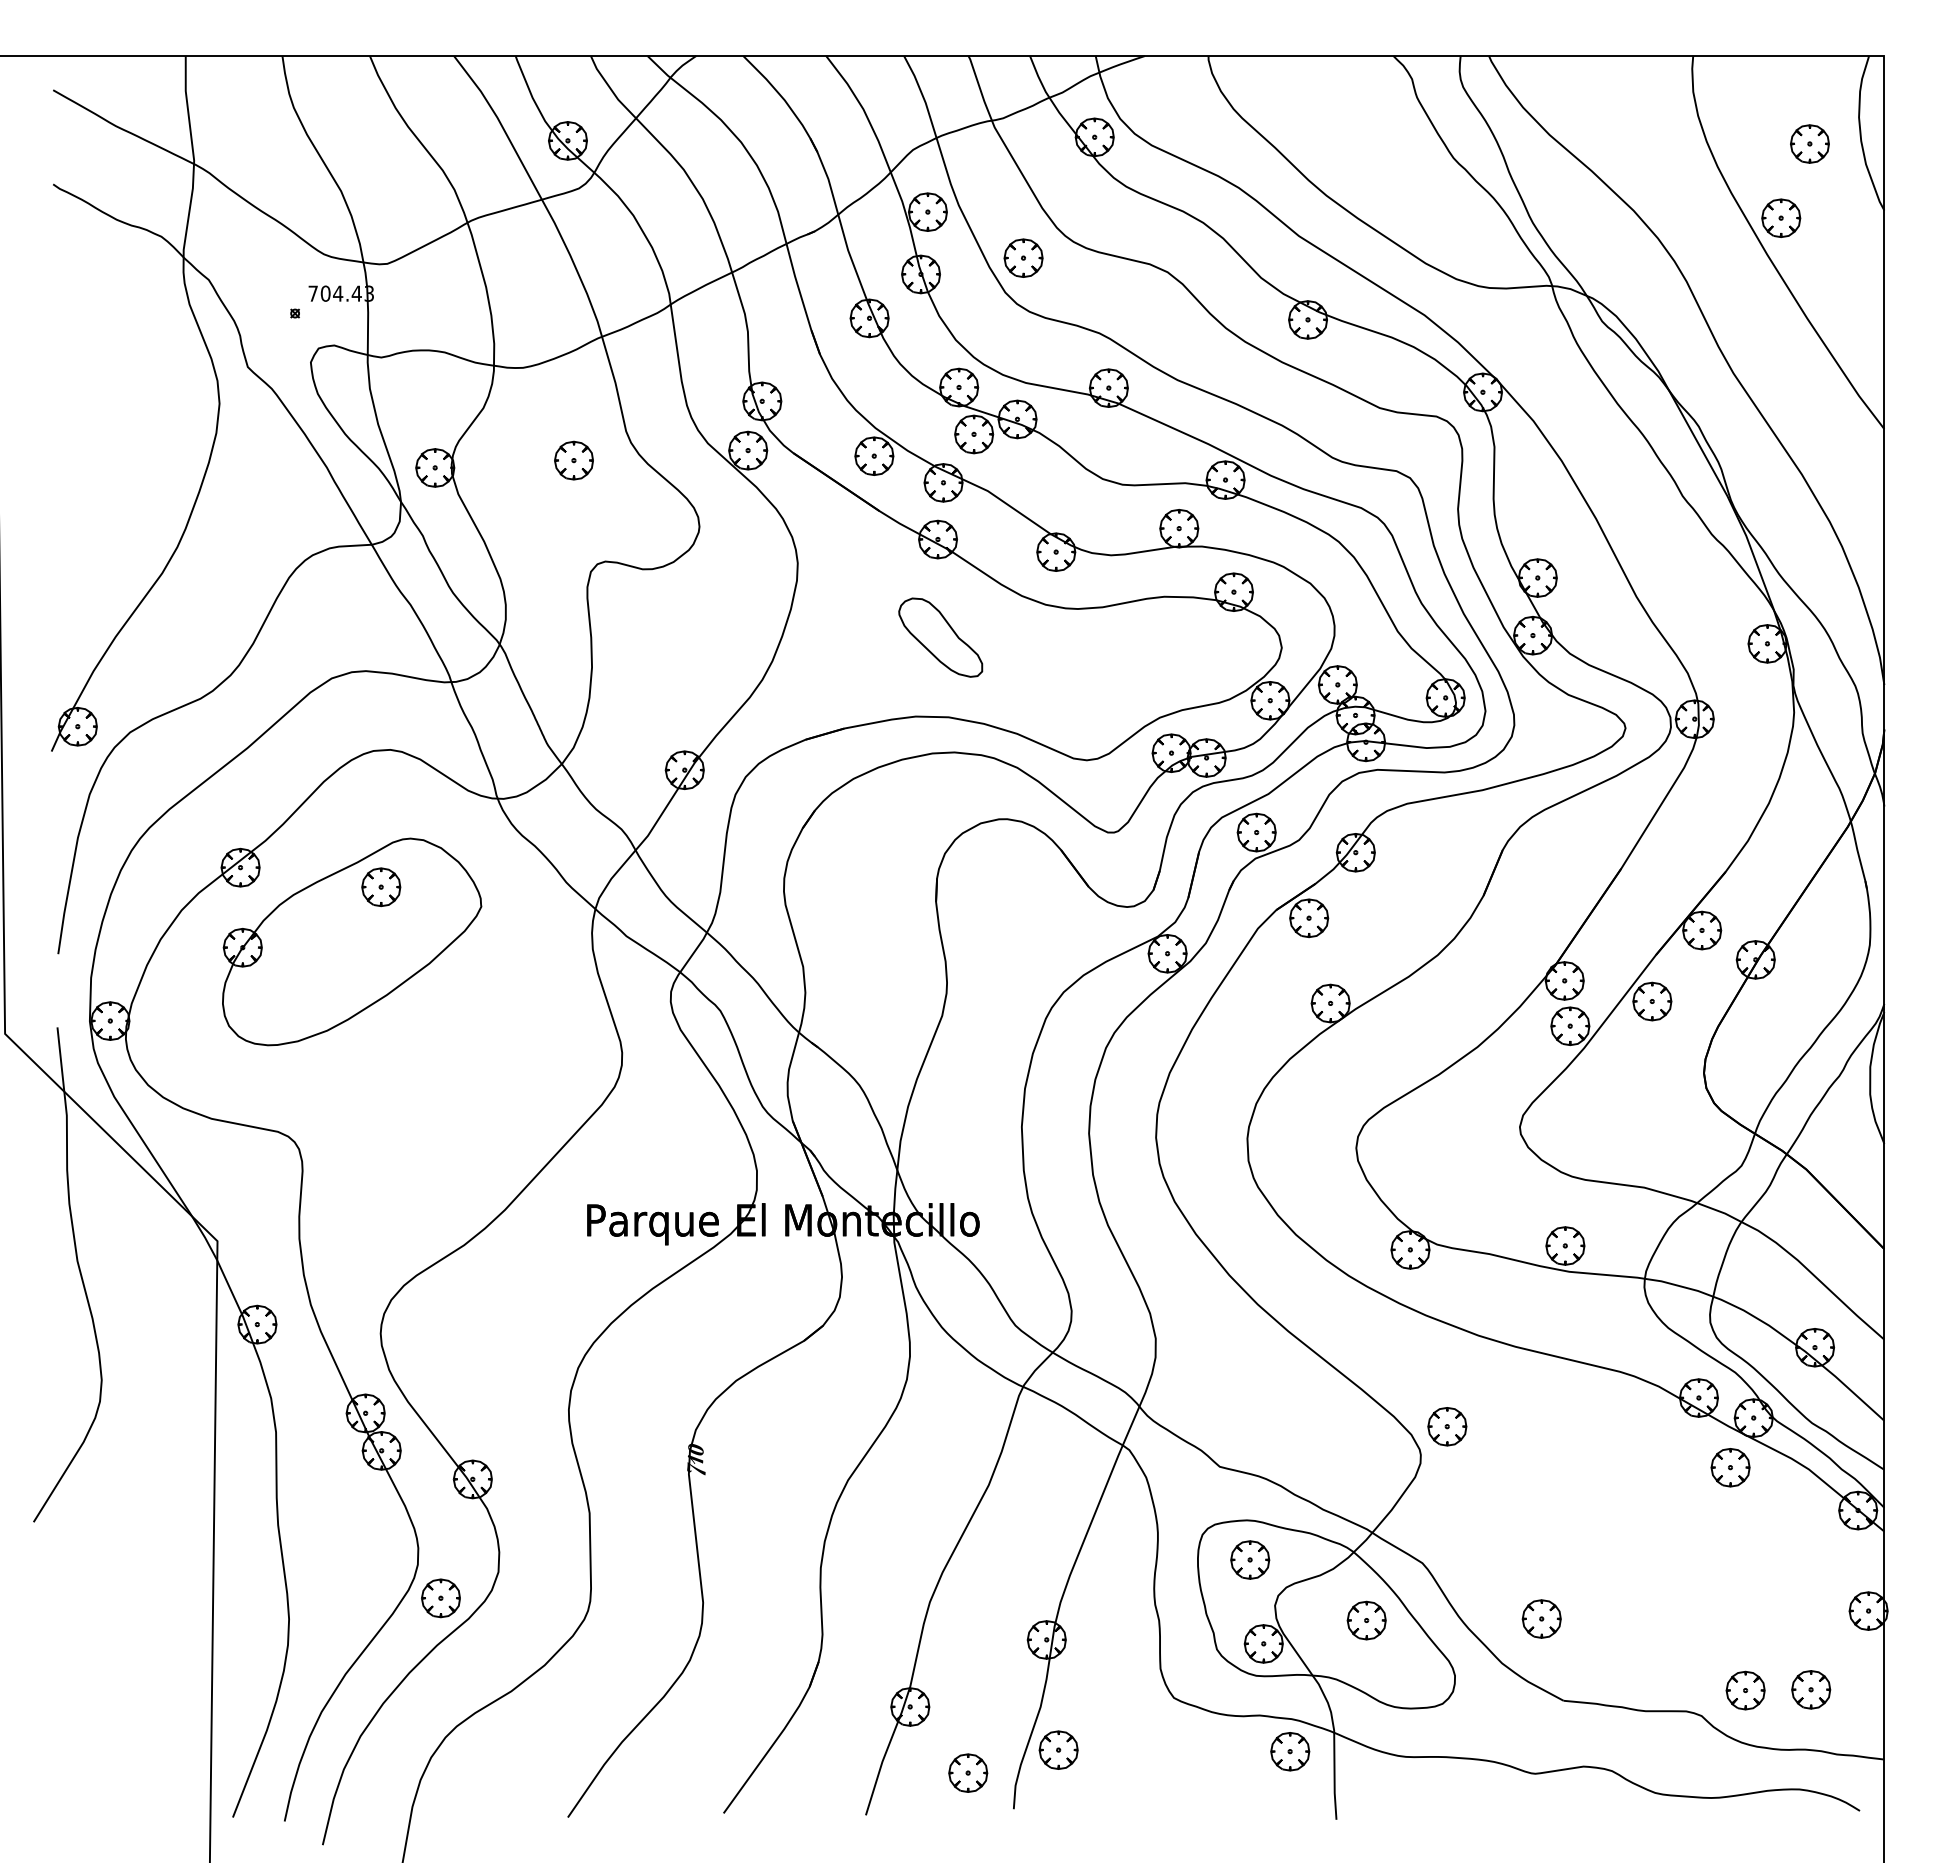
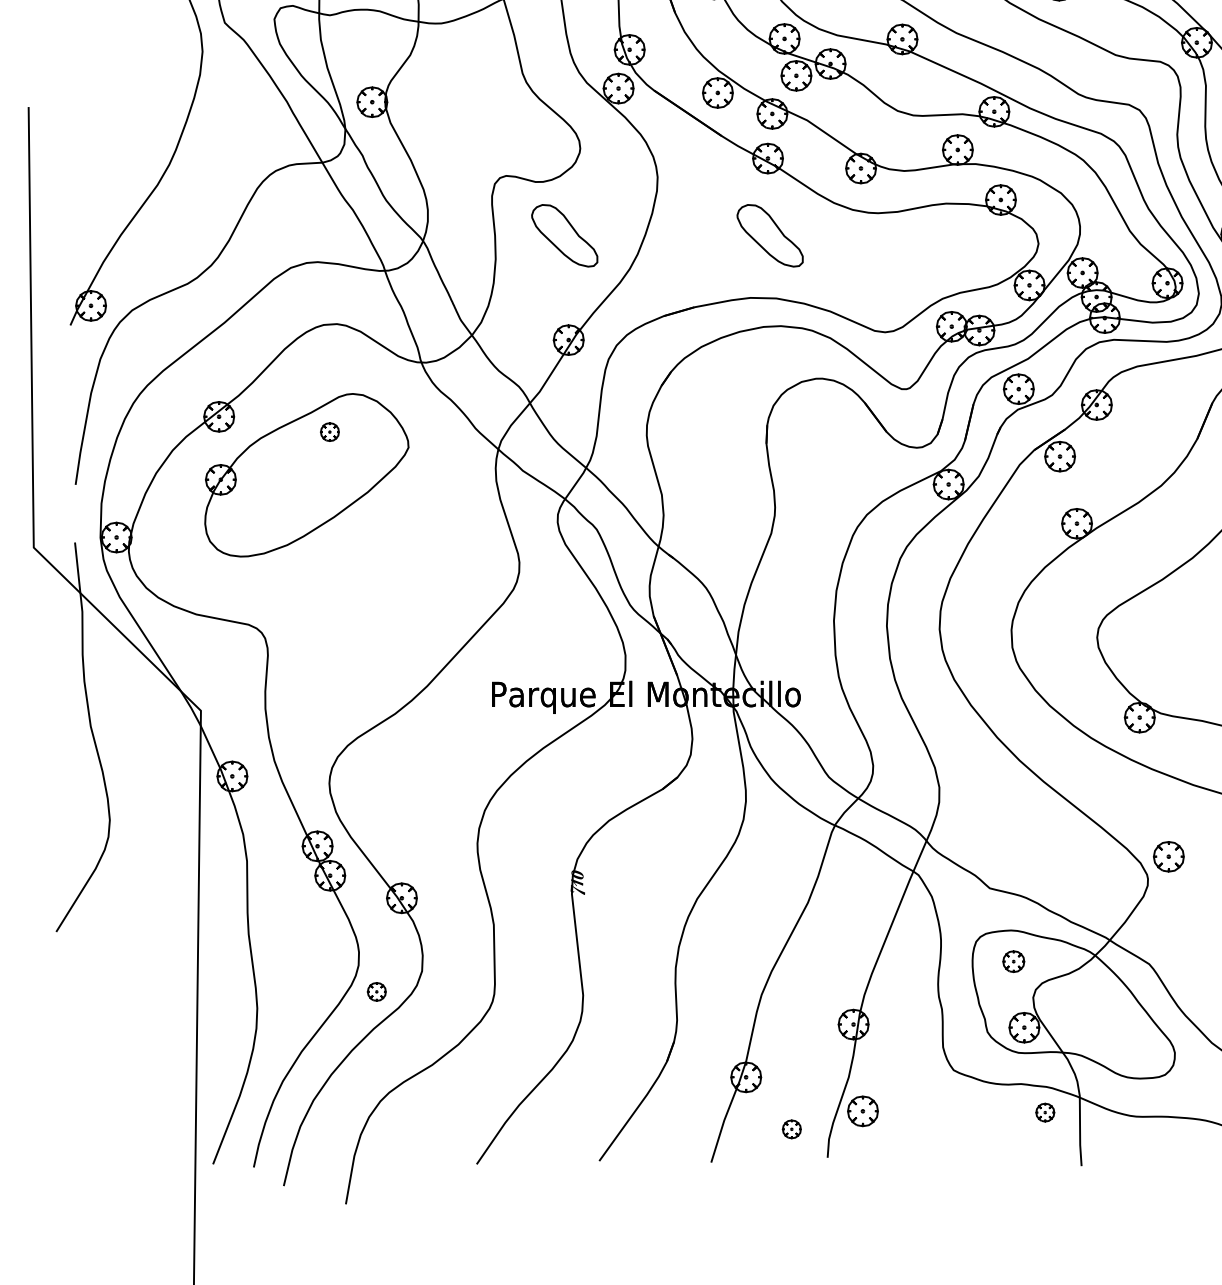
part: (573, 460) -> (481, 96), removed
part: (679, 637) -> (564, 235), added
part: (381, 886) -> (330, 431), size x0.6
part: (1250, 1559) -> (1013, 961), size x0.7
part: (440, 1598) -> (376, 991), size x0.6
part: (1366, 1620) -> (1105, 1009), removed
part: (1290, 1751) -> (1045, 1112), size x0.6
part: (968, 1772) -> (792, 1128), size x0.6

